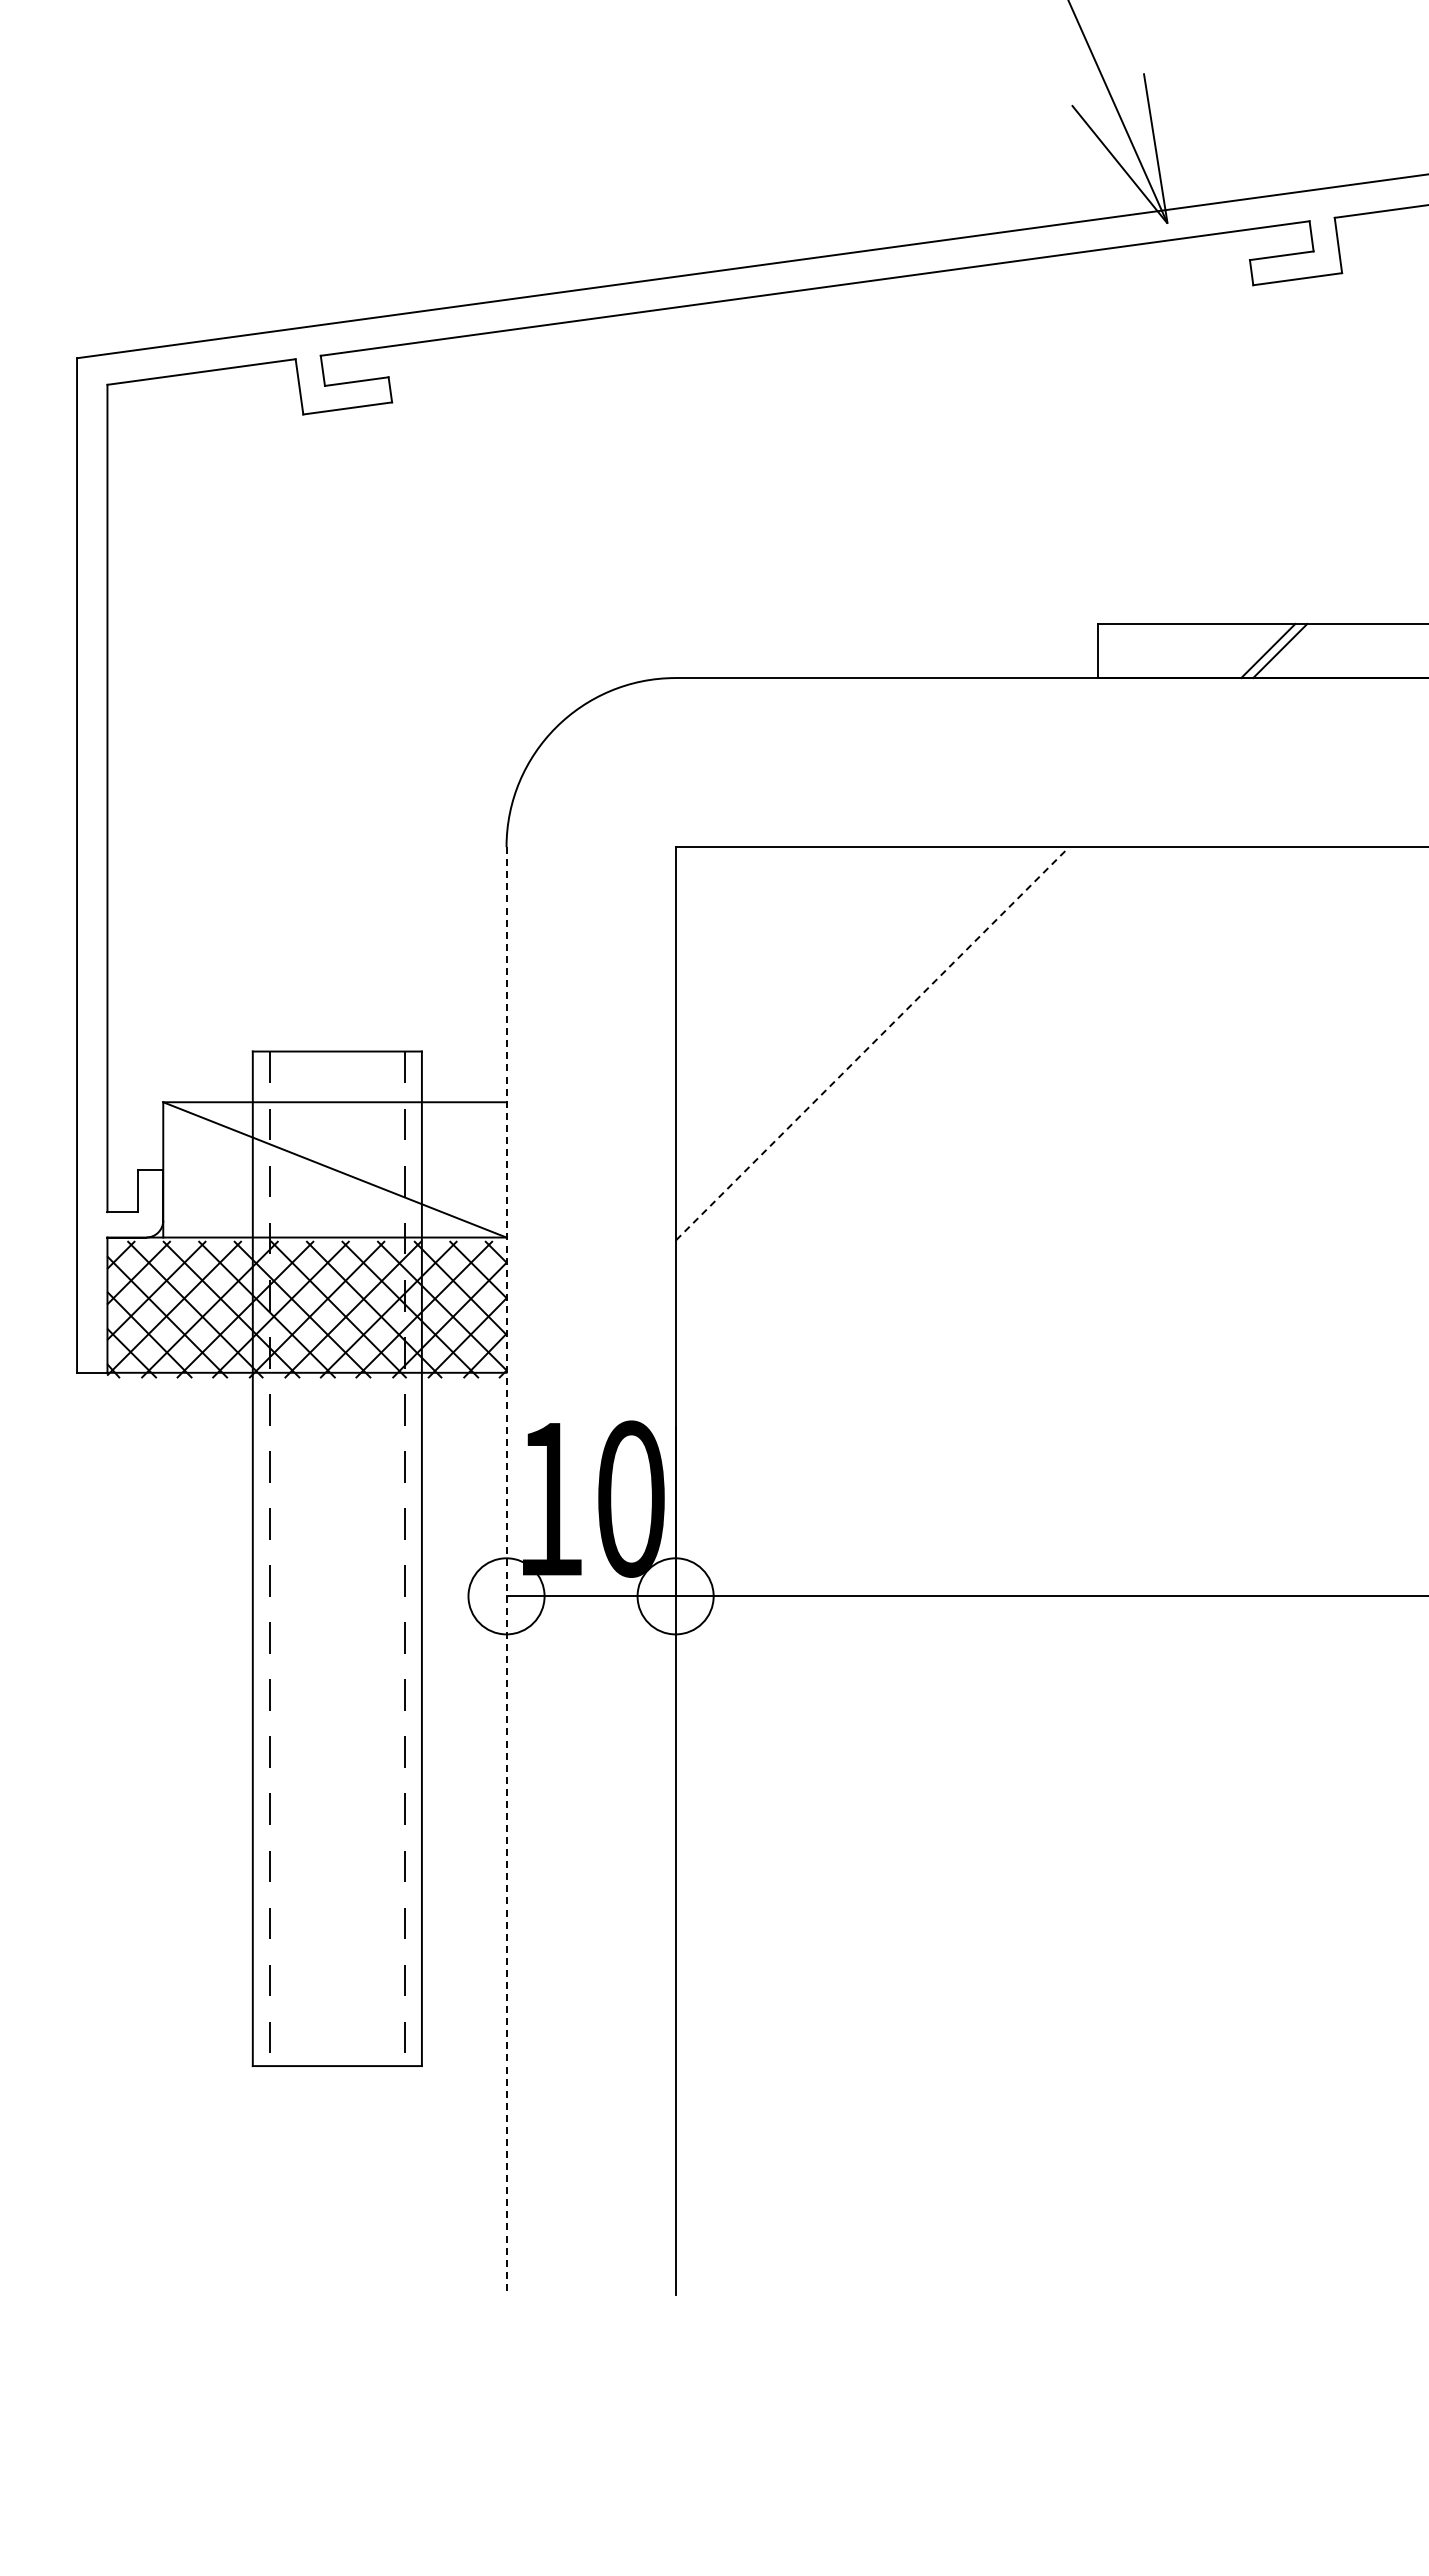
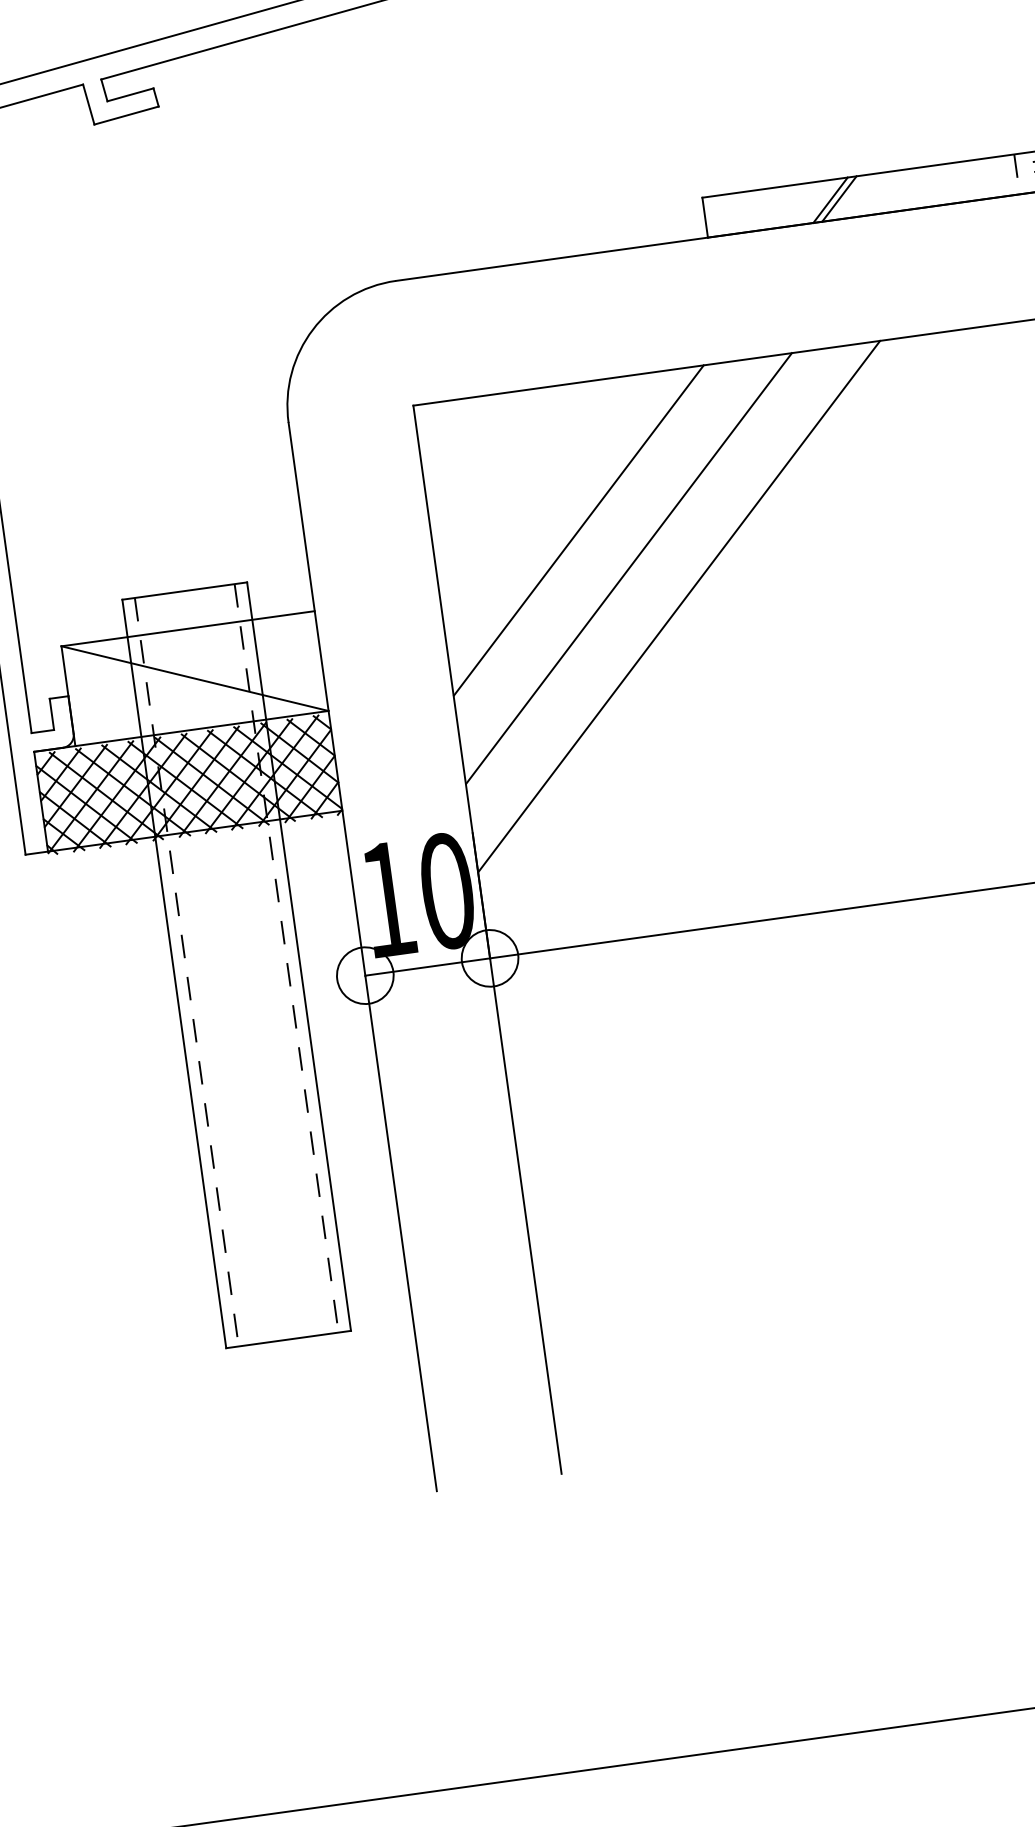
line: (872, 1043) -> (578, 530), dashed -> solid
line: (932, 1103) -> (629, 568), added
line: (992, 1163) -> (679, 606), added
line: (506, 1571) -> (362, 957), dashed -> solid

